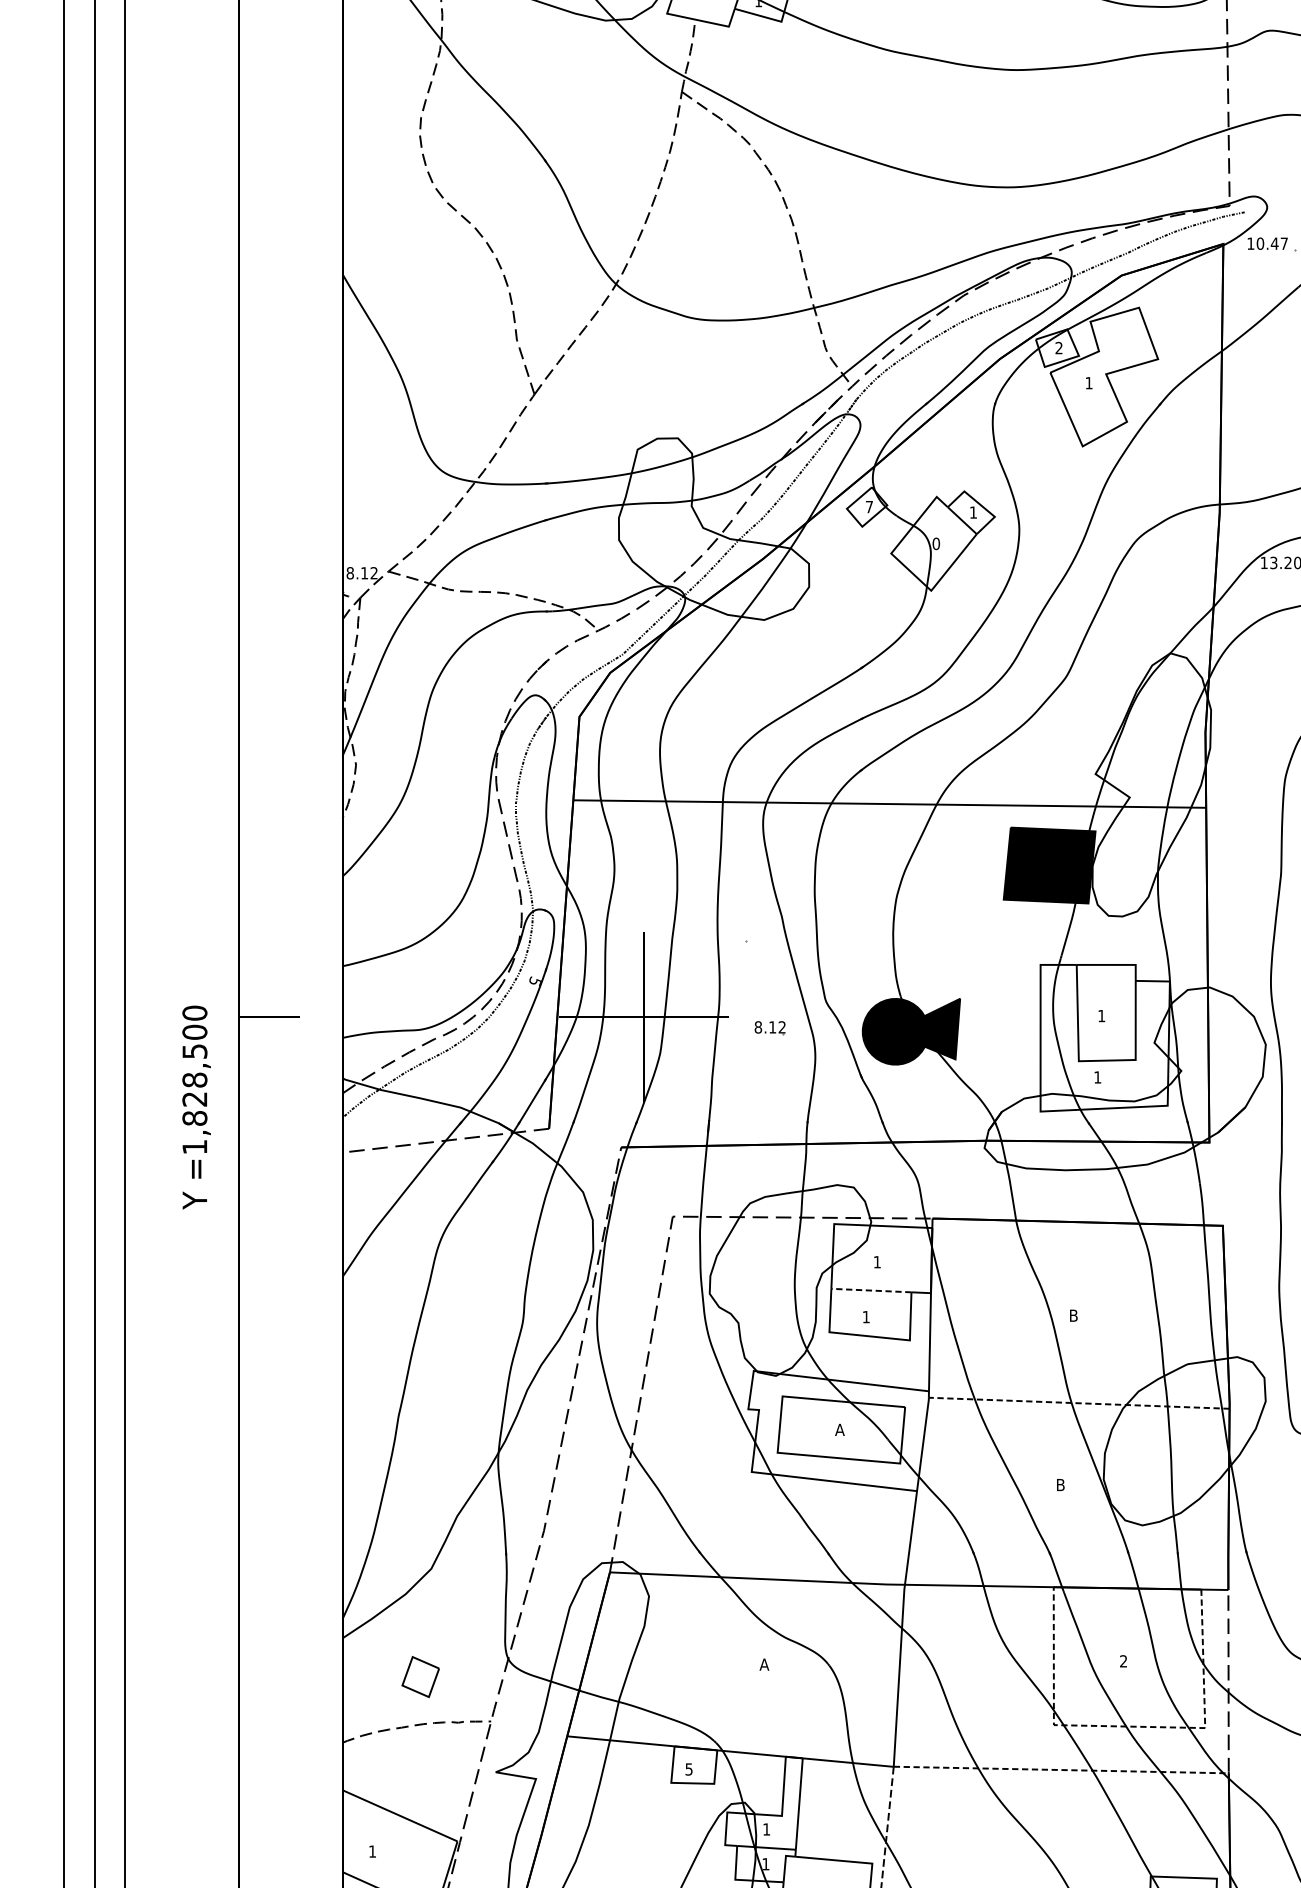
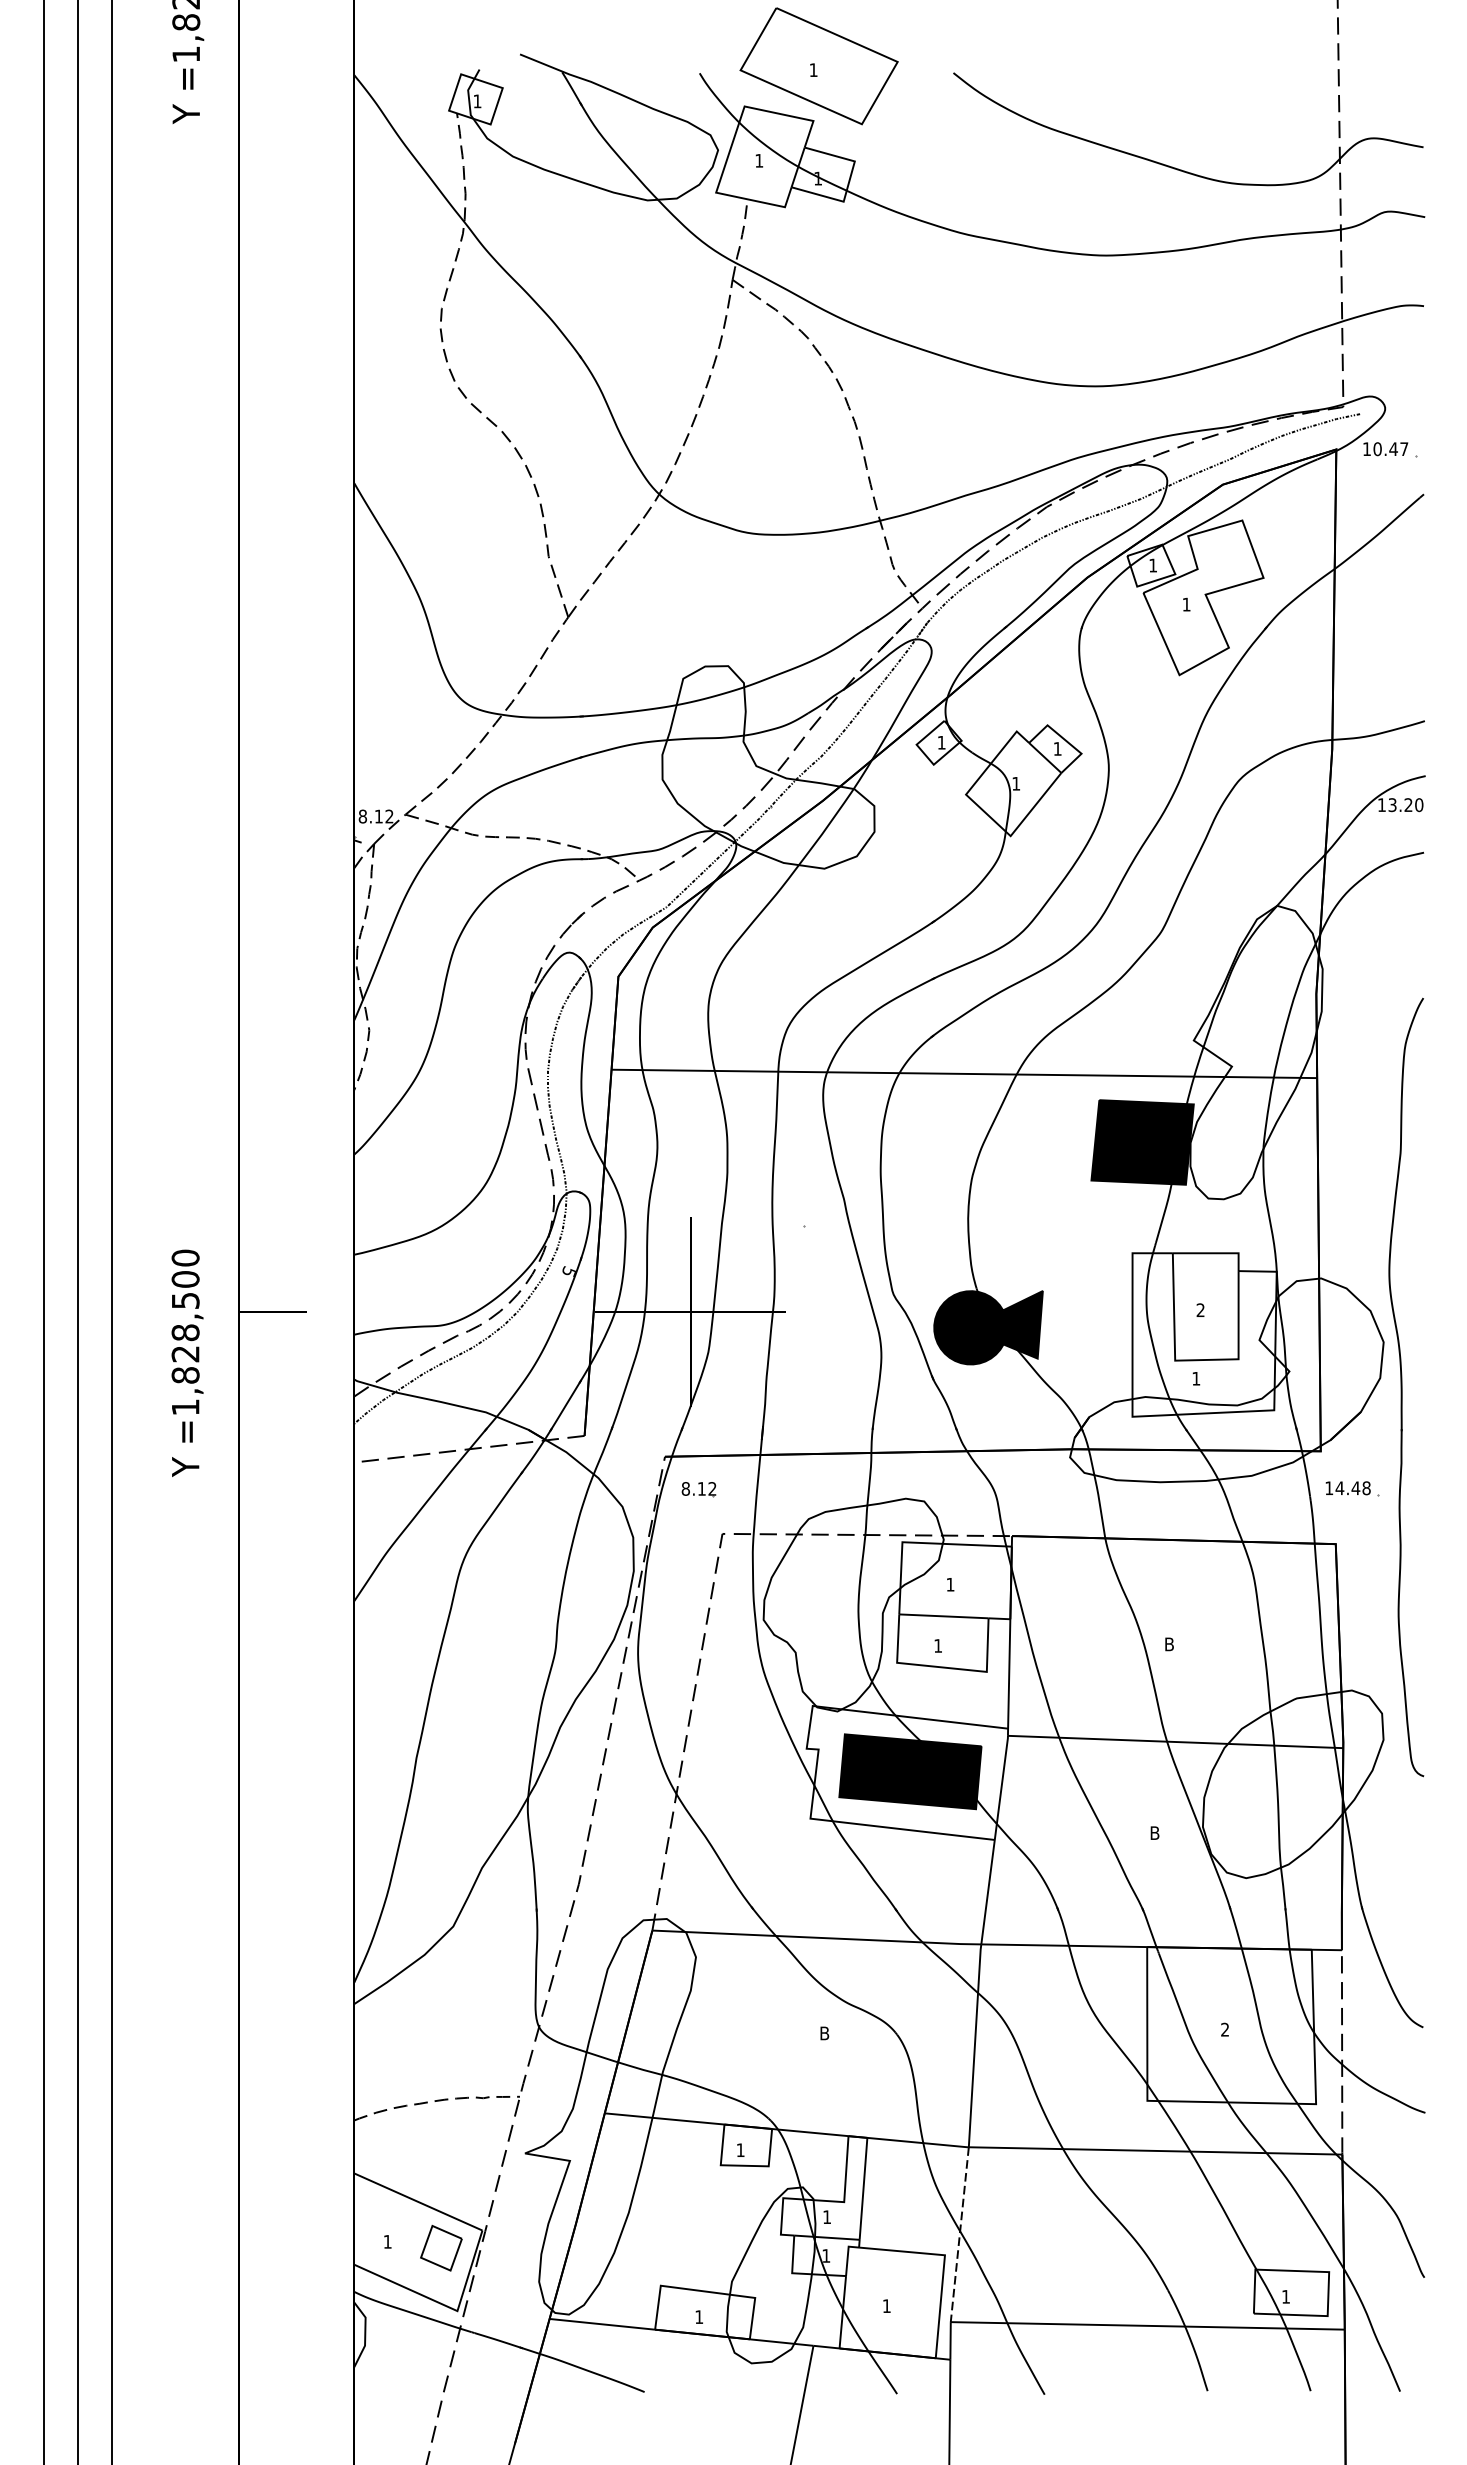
text: (1058, 348) -> (1152, 565), 2 -> 1
text: (869, 506) -> (941, 742), 7 -> 1
text: (936, 543) -> (1016, 783), 0 -> 1
text: (1101, 1015) -> (1200, 1309), 1 -> 2
part: (769, 1027) -> (698, 1489), moved
text: (196, 1106) -> (187, 1362), moved
part: (1237, 1175) -> (1352, 1488), added
line: (871, 1290) -> (943, 1616), dashed -> solid
line: (1080, 1403) -> (1176, 1742), dashed -> solid
fill: (841, 1429) -> (910, 1771), added
text: (764, 1664) -> (824, 2033), A -> B
part: (420, 1676) -> (441, 2247), moved
line: (1130, 1726) -> (1232, 2102), dashed -> solid
text: (688, 1769) -> (740, 2150), 5 -> 1
line: (1061, 1769) -> (1155, 2150), dashed -> solid

